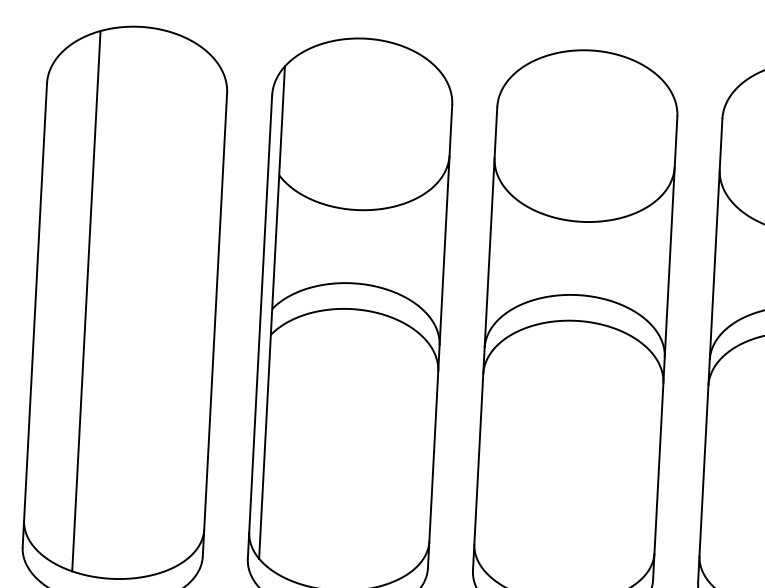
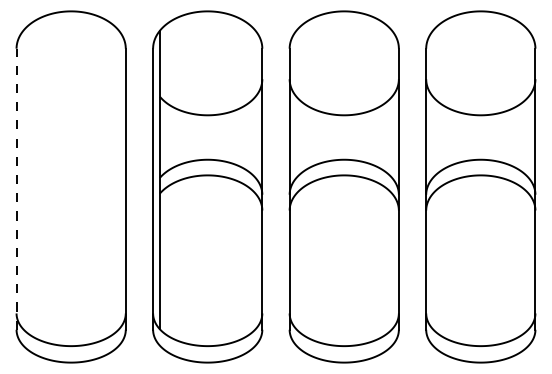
line: (86, 300) -> (47, 178), removed
line: (34, 315) -> (16, 189), solid -> dashed

